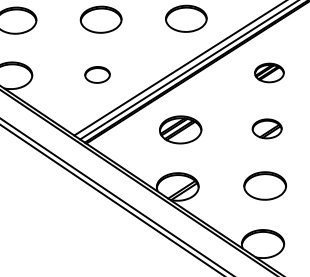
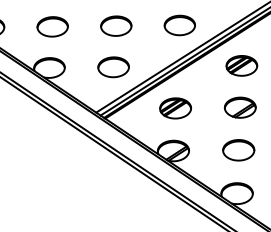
part: (268, 72) -> (241, 65), size x1.43
part: (97, 75) -> (113, 67), size x1.67
part: (266, 128) -> (239, 107), size x1.43

